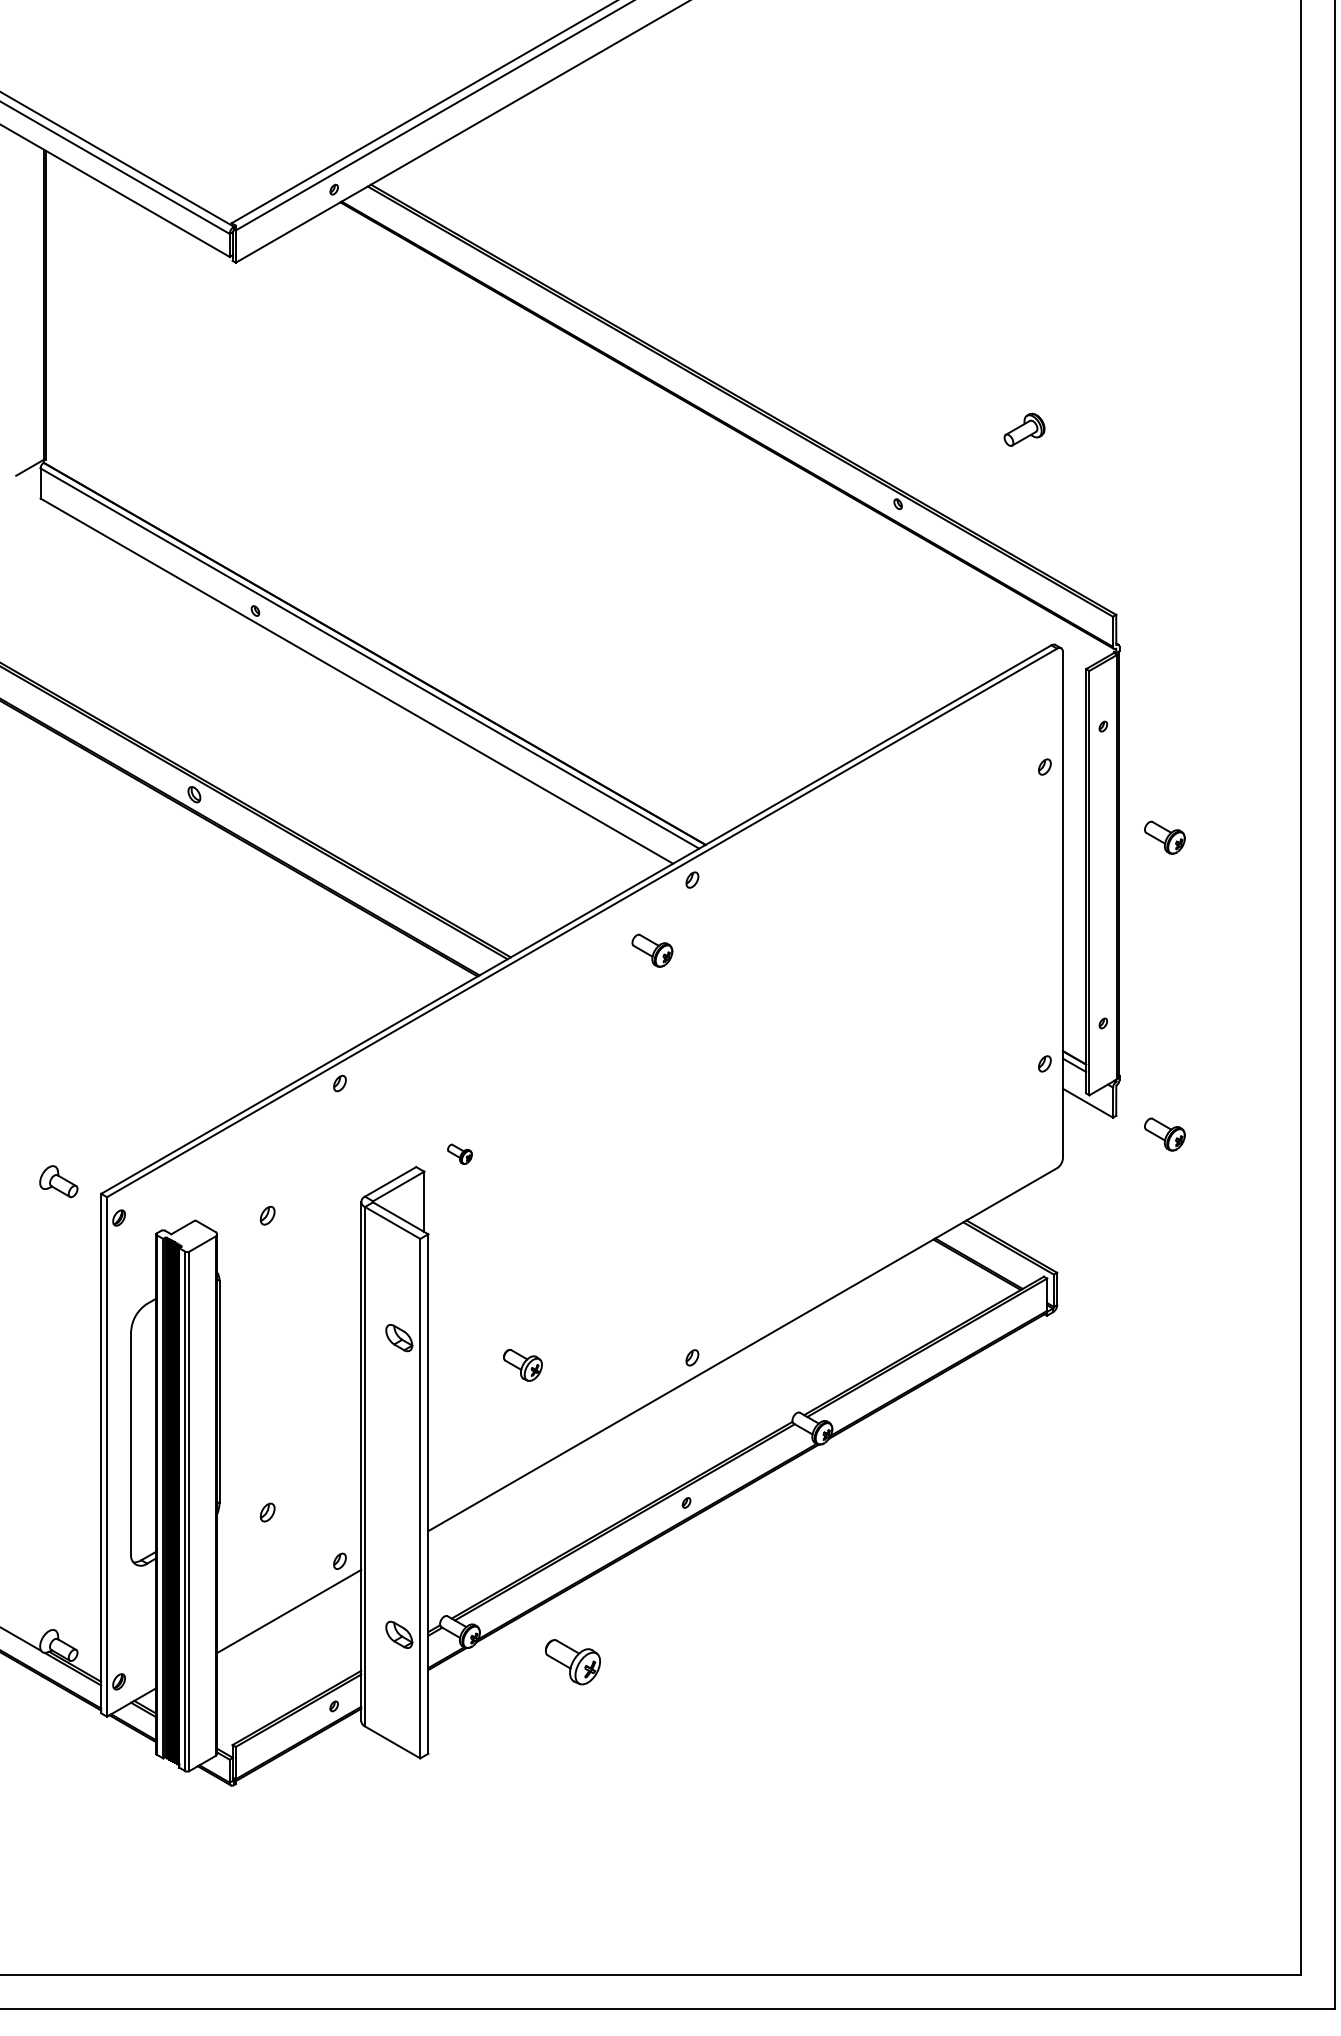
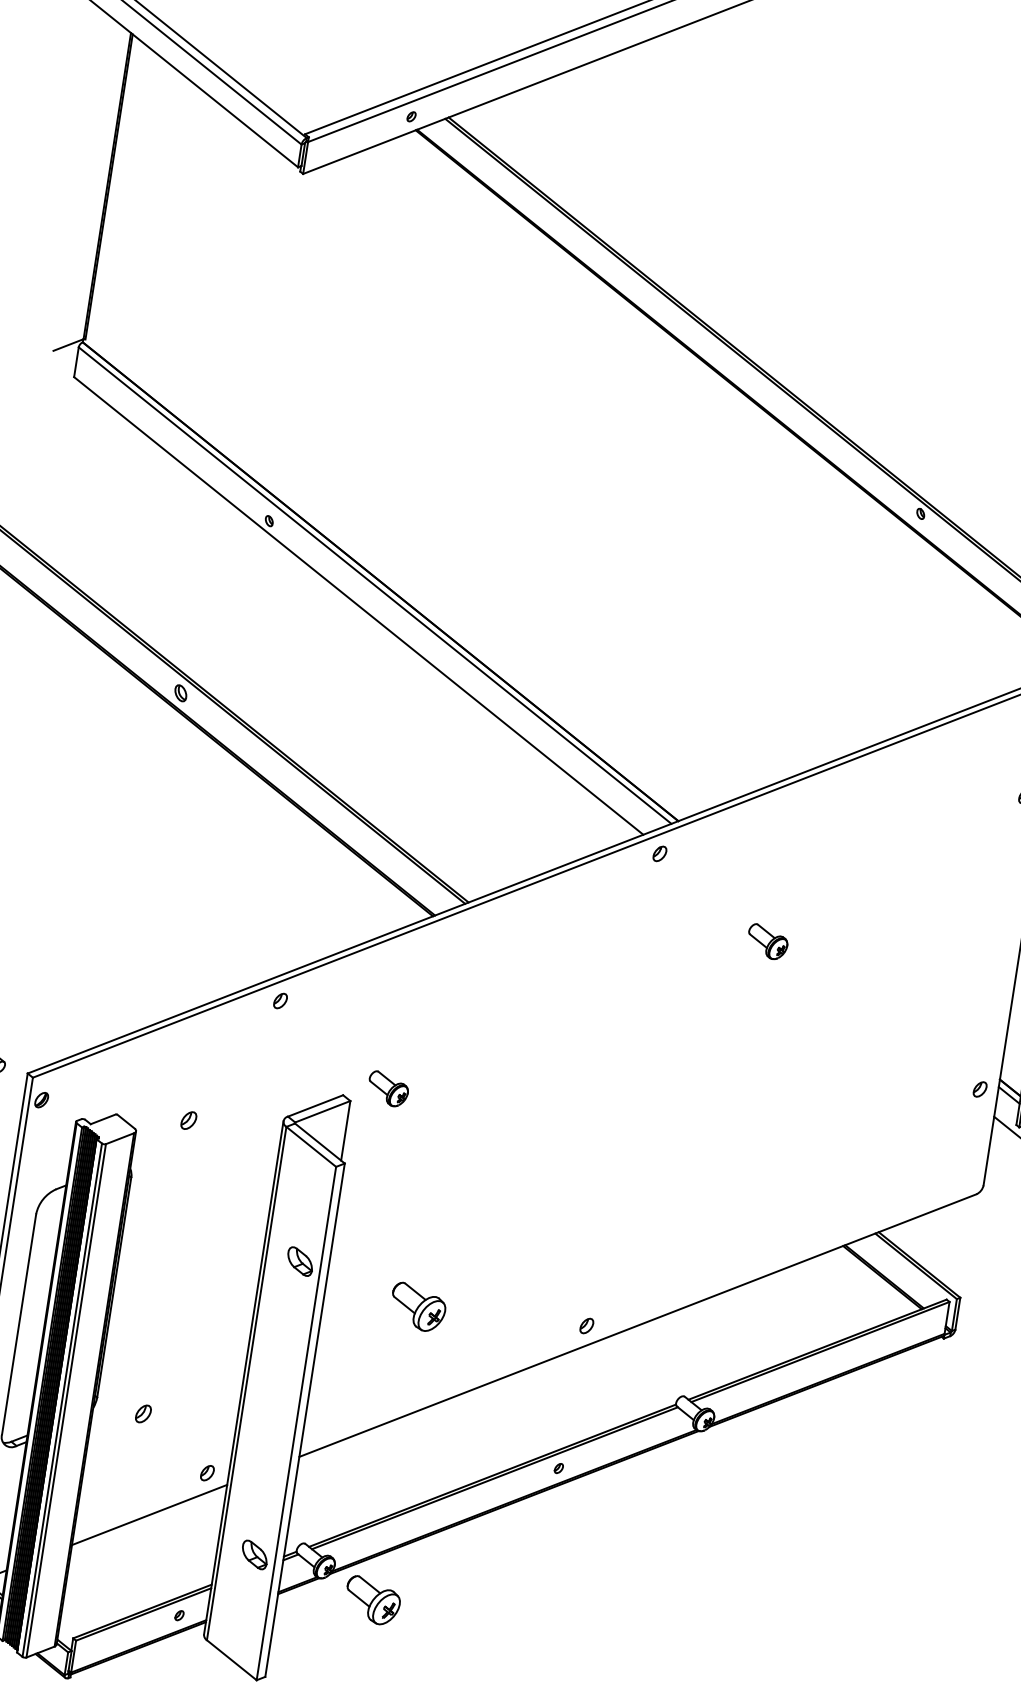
part: (652, 950) -> (767, 941), moved
part: (459, 1154) -> (387, 1089), size x1.67
part: (522, 1365) -> (417, 1307), size x1.43
part: (572, 1662) -> (372, 1601), moved

